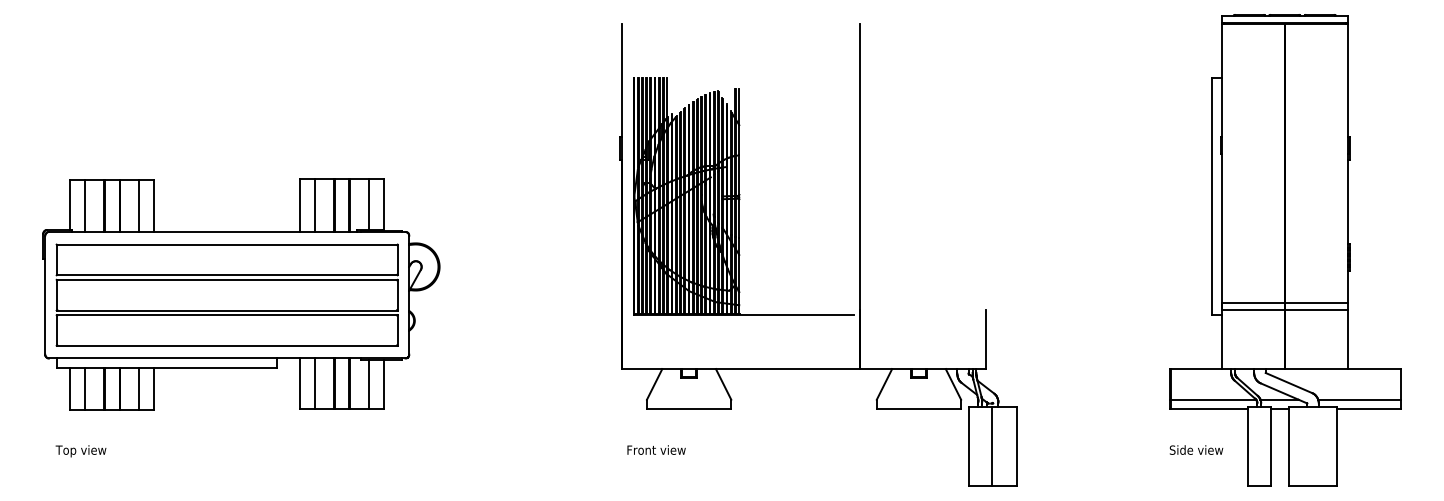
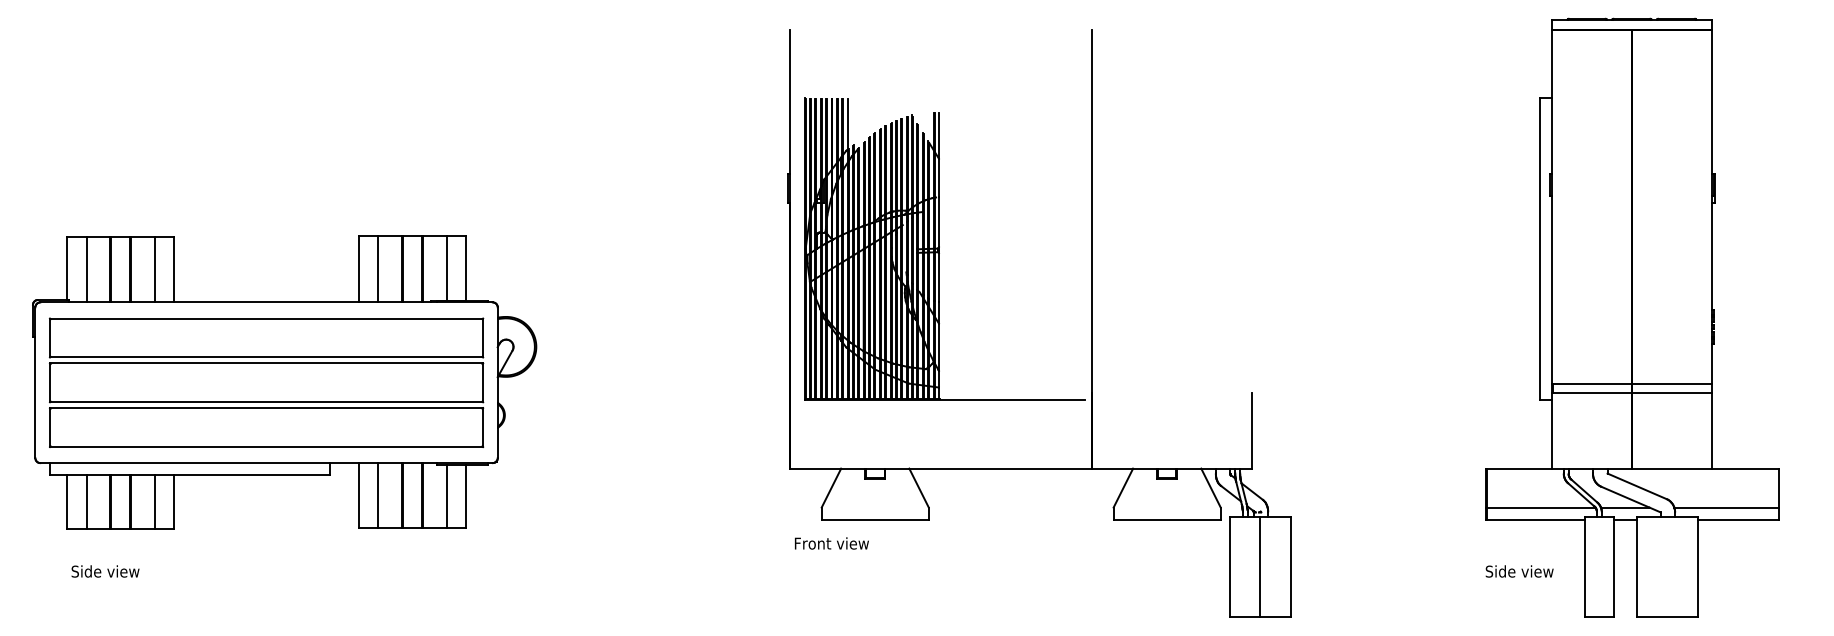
part: (241, 294) -> (284, 382), moved
text: (82, 450) -> (104, 572), Top view -> Side view
text: (656, 450) -> (831, 543), moved

